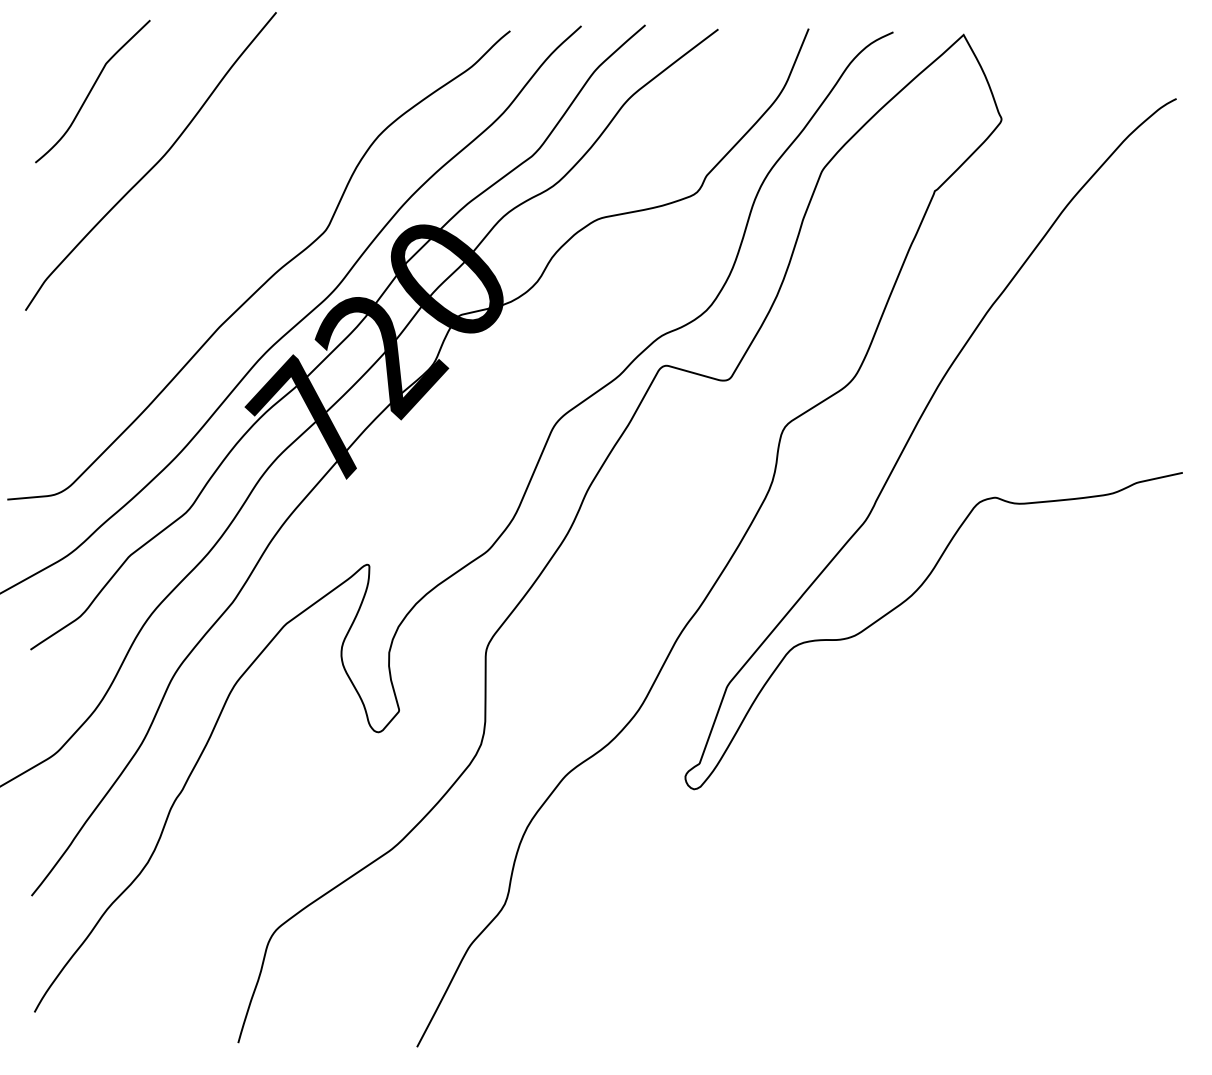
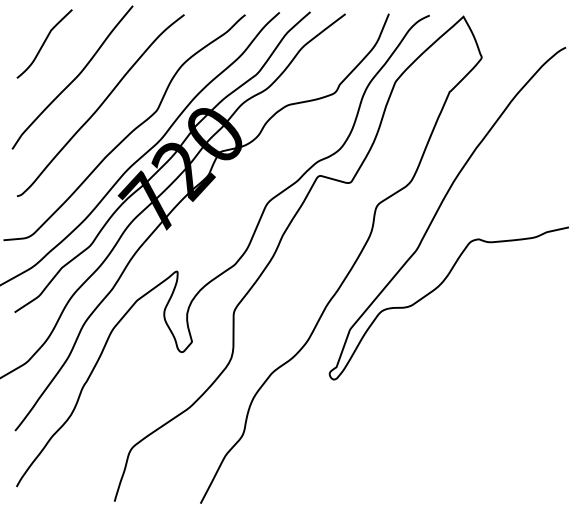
curve: (208, 219) -> (100, 105), added

